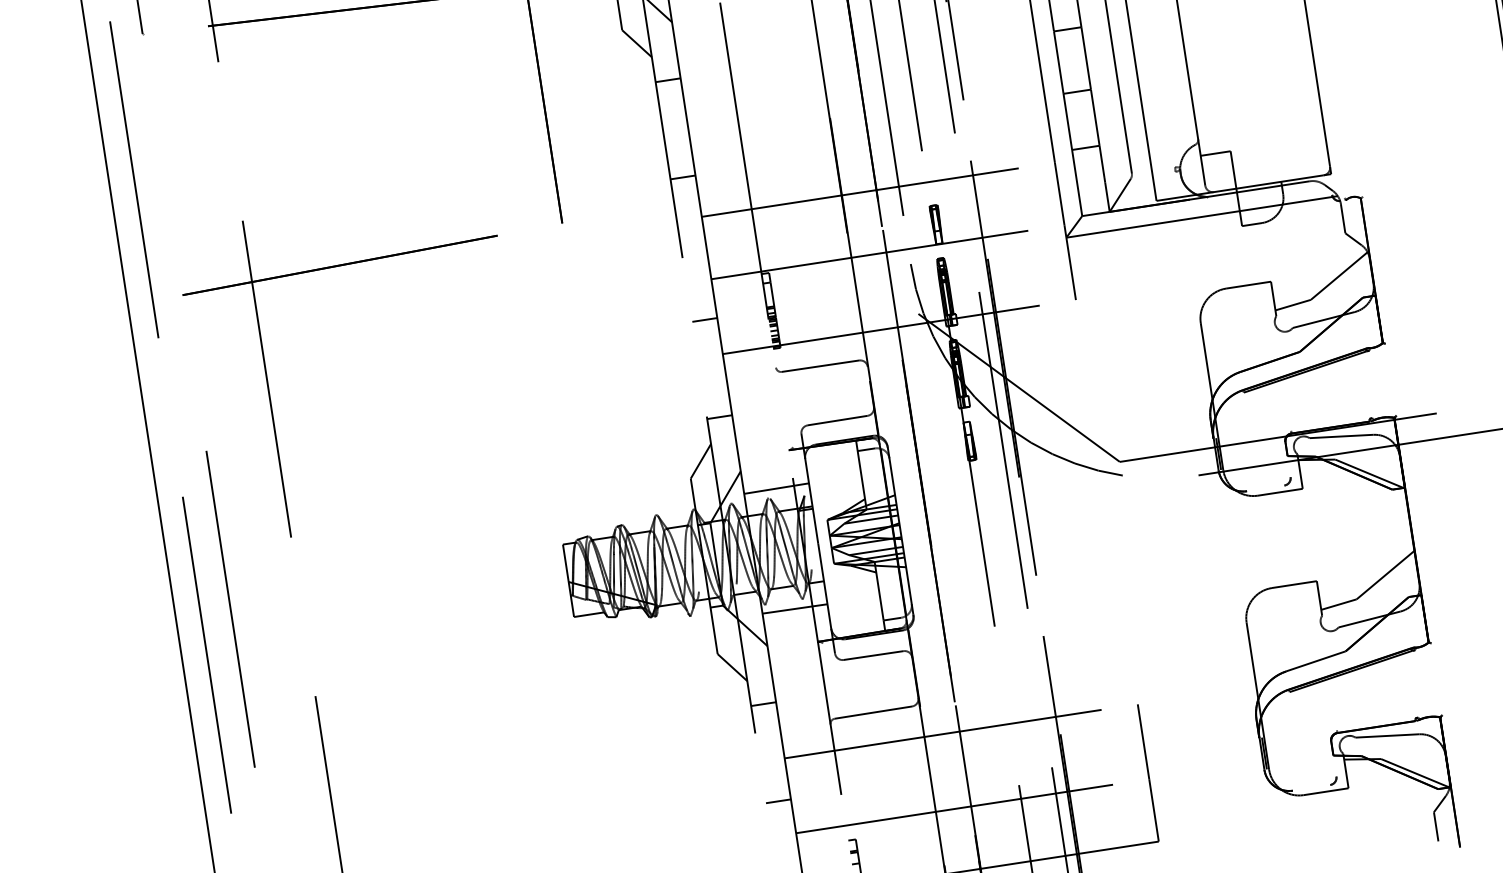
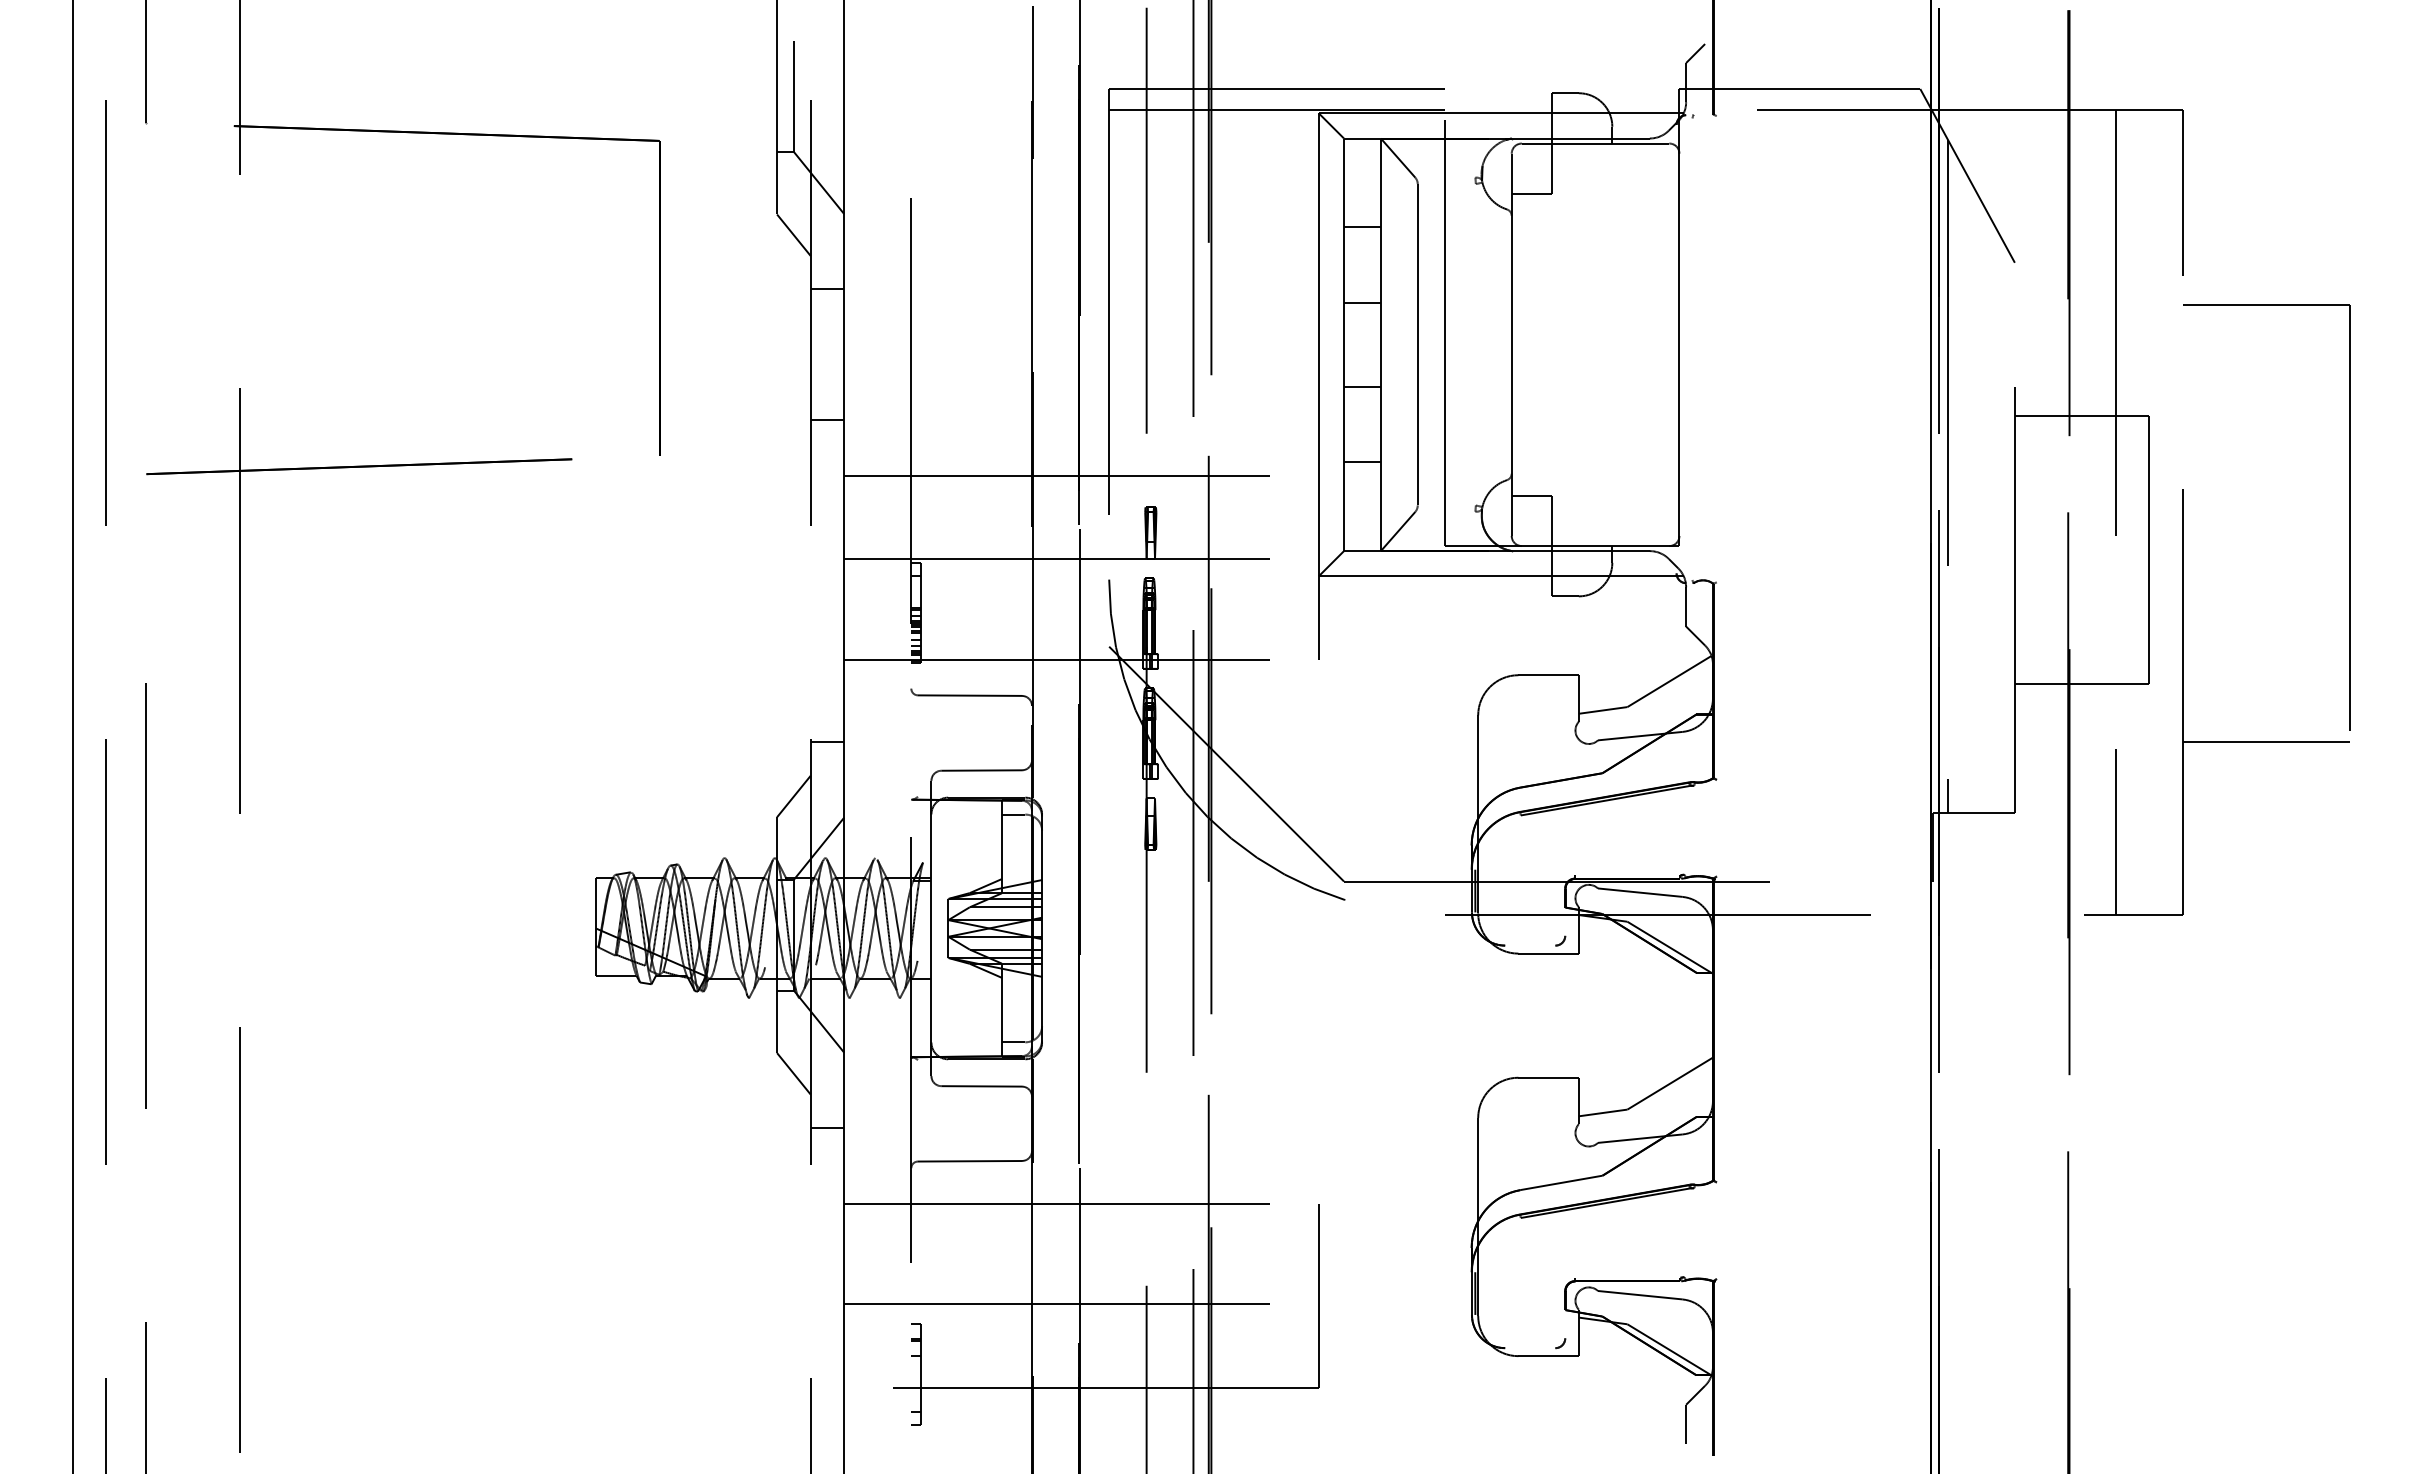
line: (704, 319) -> (827, 611), removed
line: (776, 488) -> (887, 847), removed
line: (794, 608) -> (887, 1008), removed
line: (778, 801) -> (827, 1258), removed

